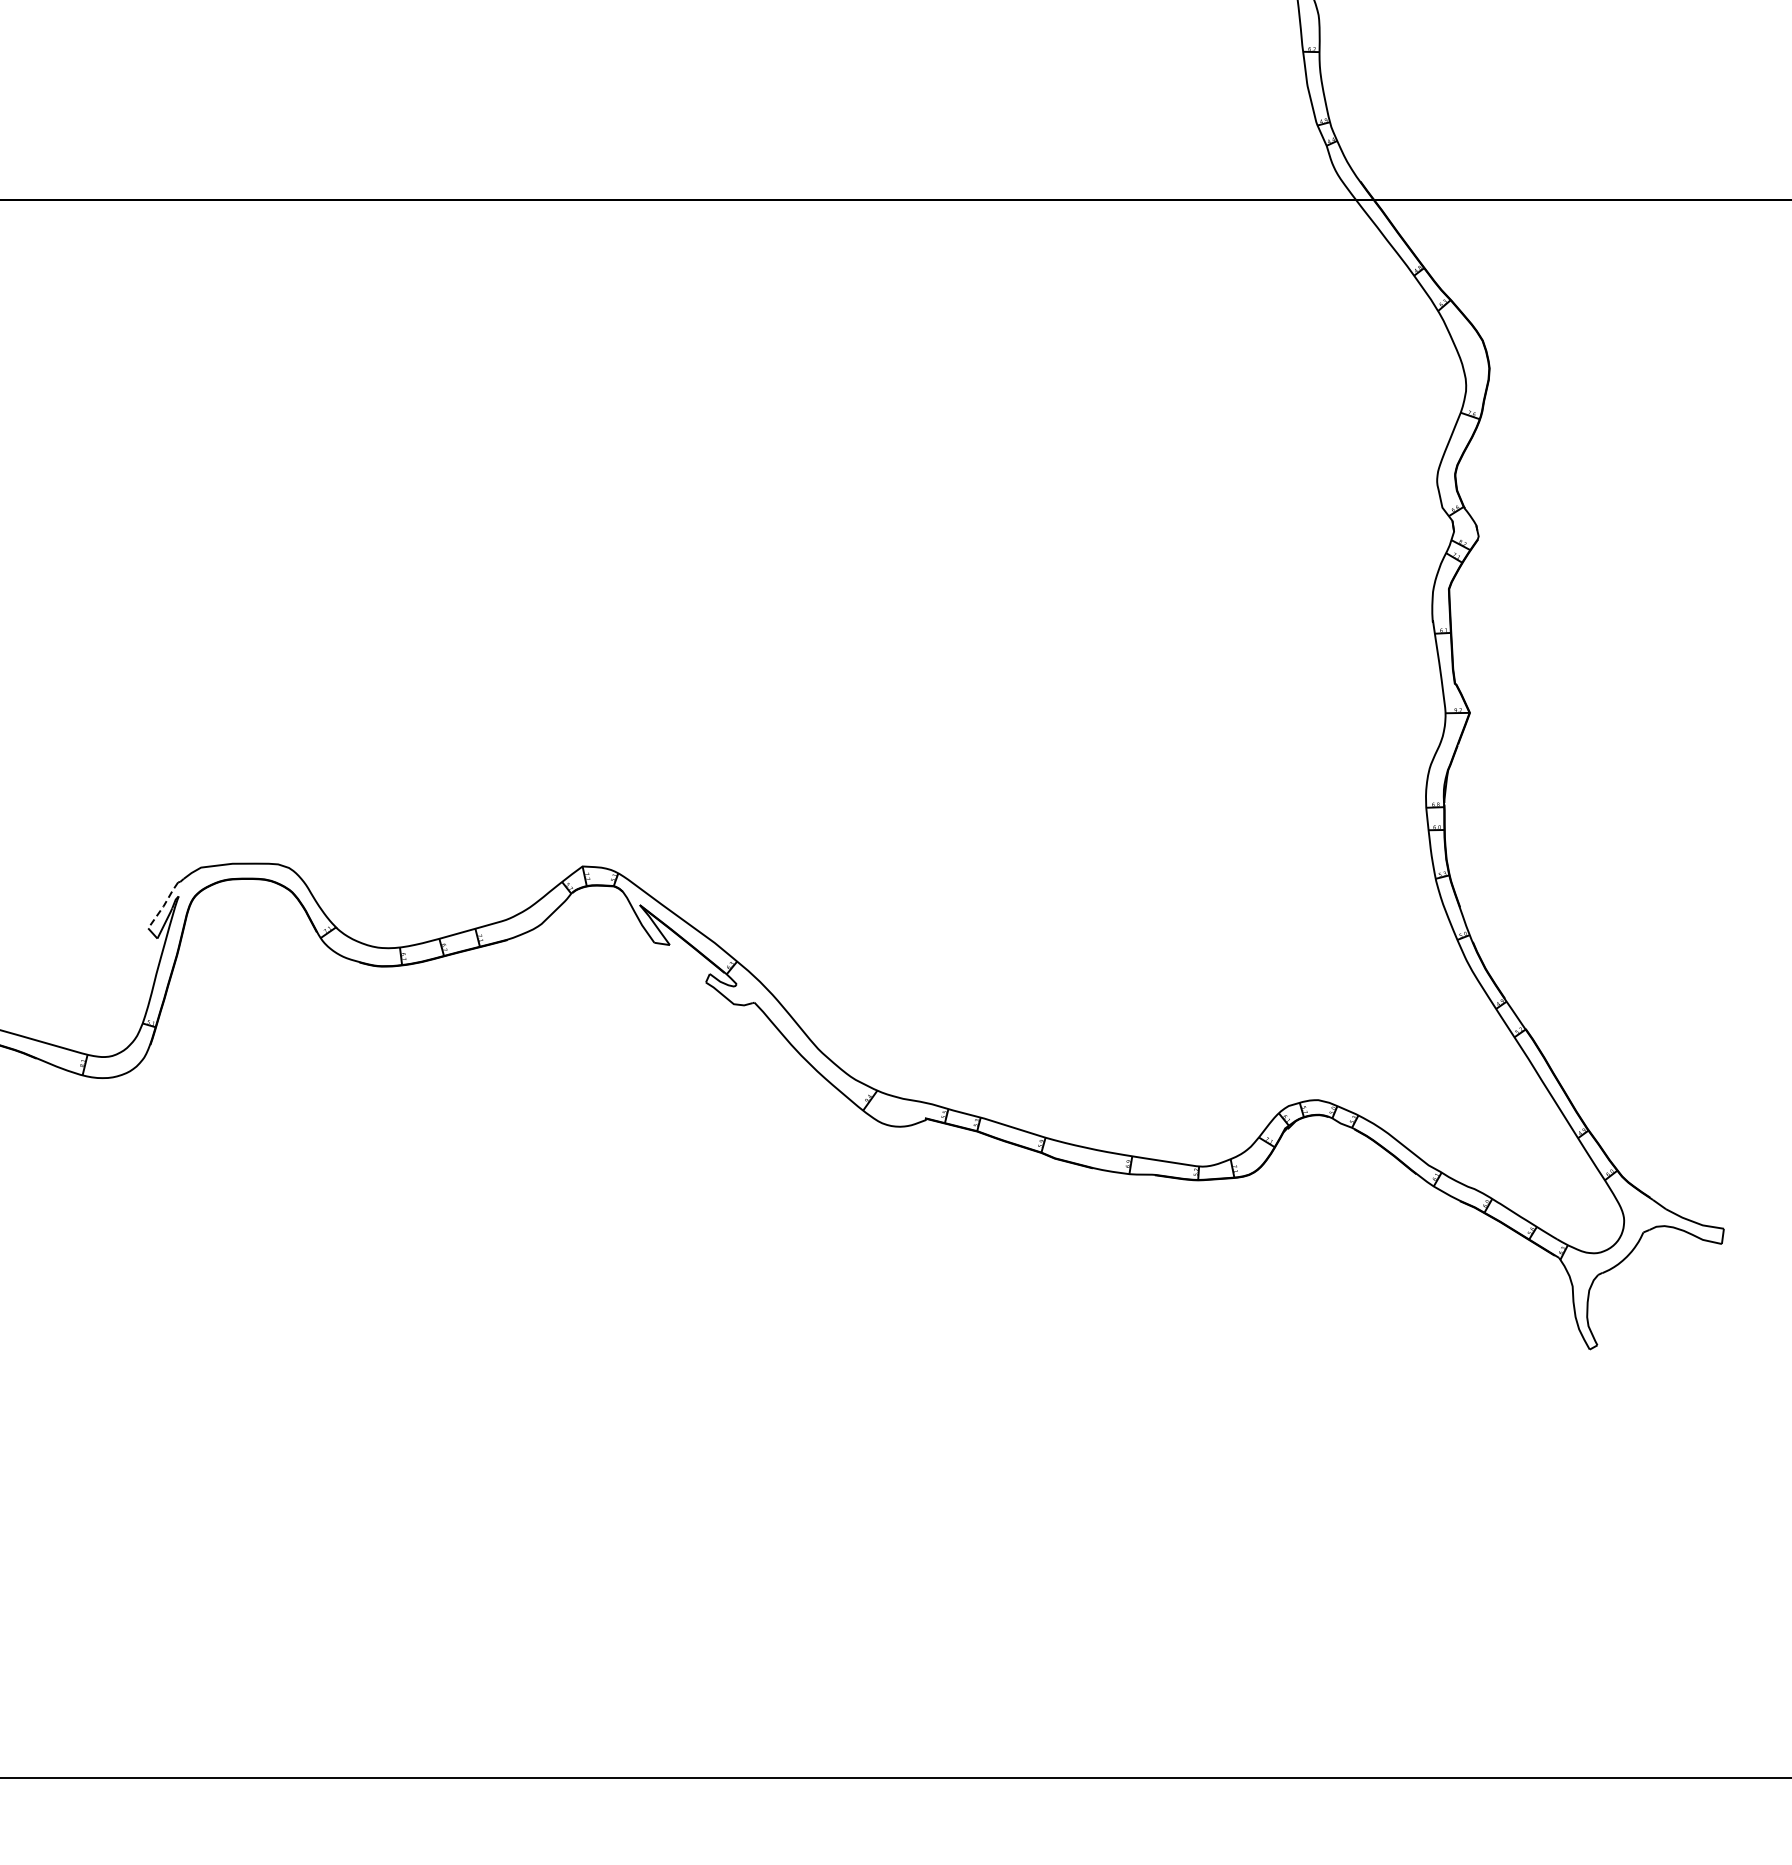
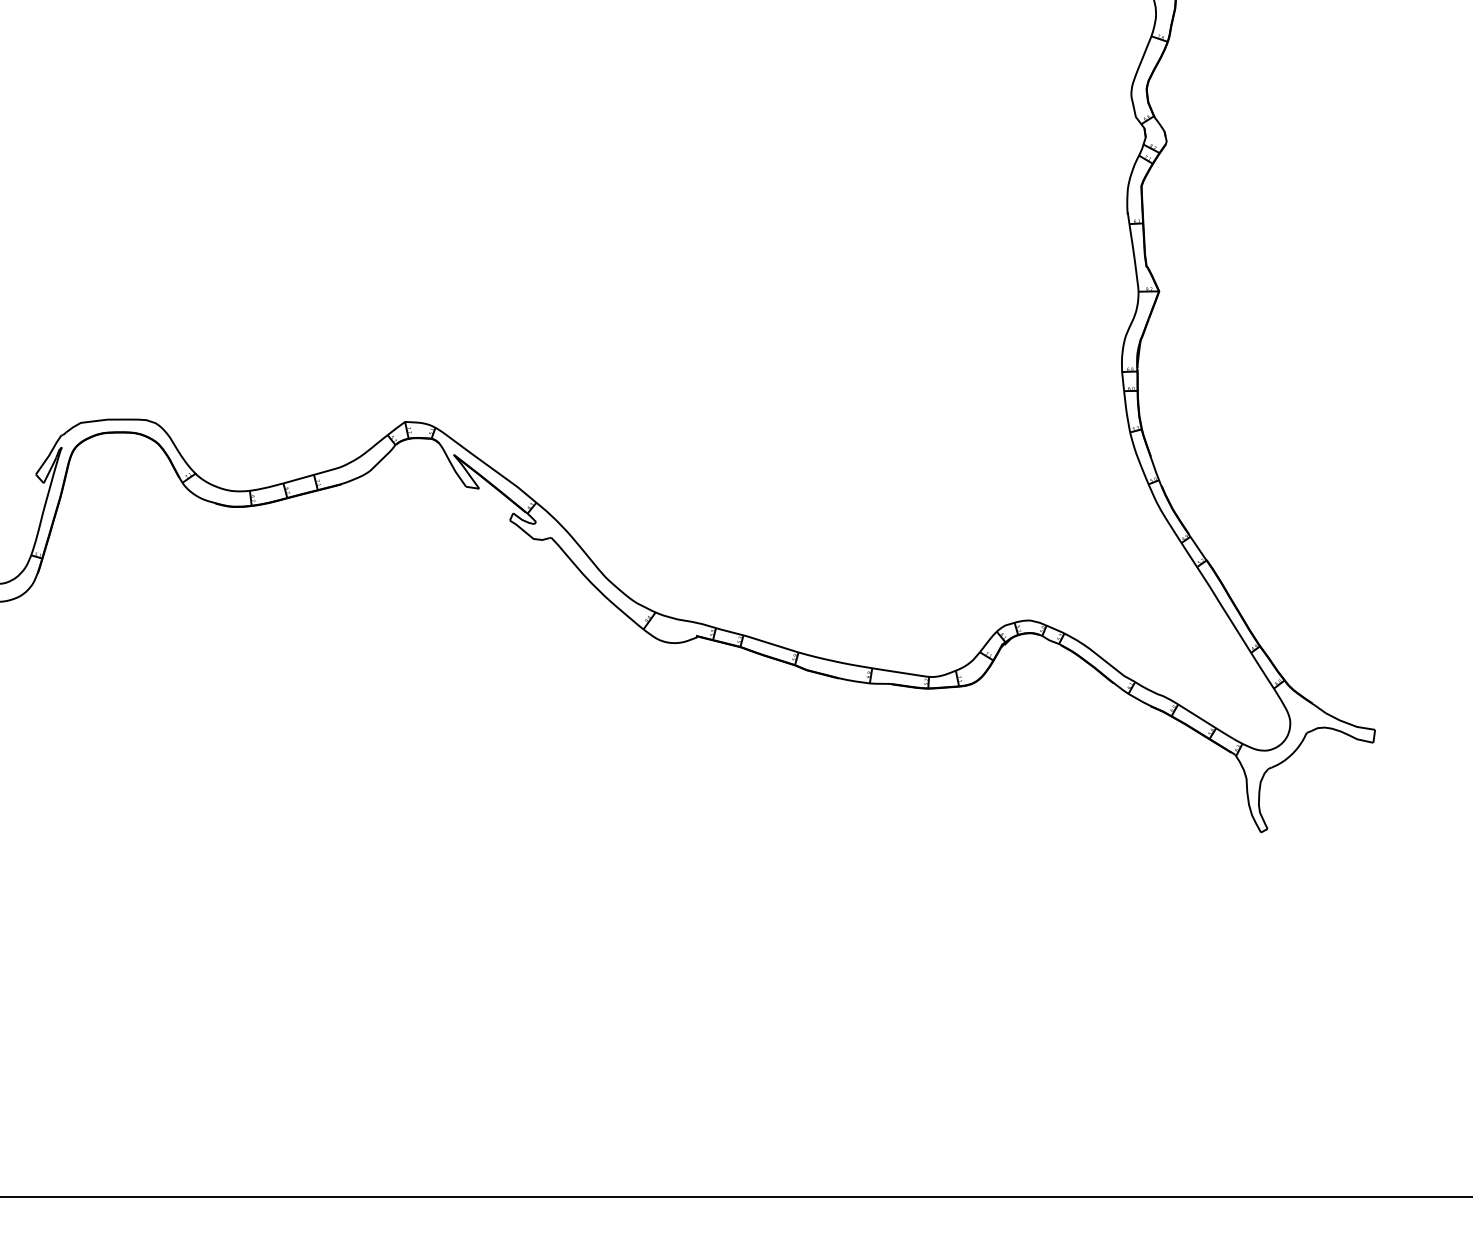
line: (164, 905) -> (49, 455), dashed -> solid

